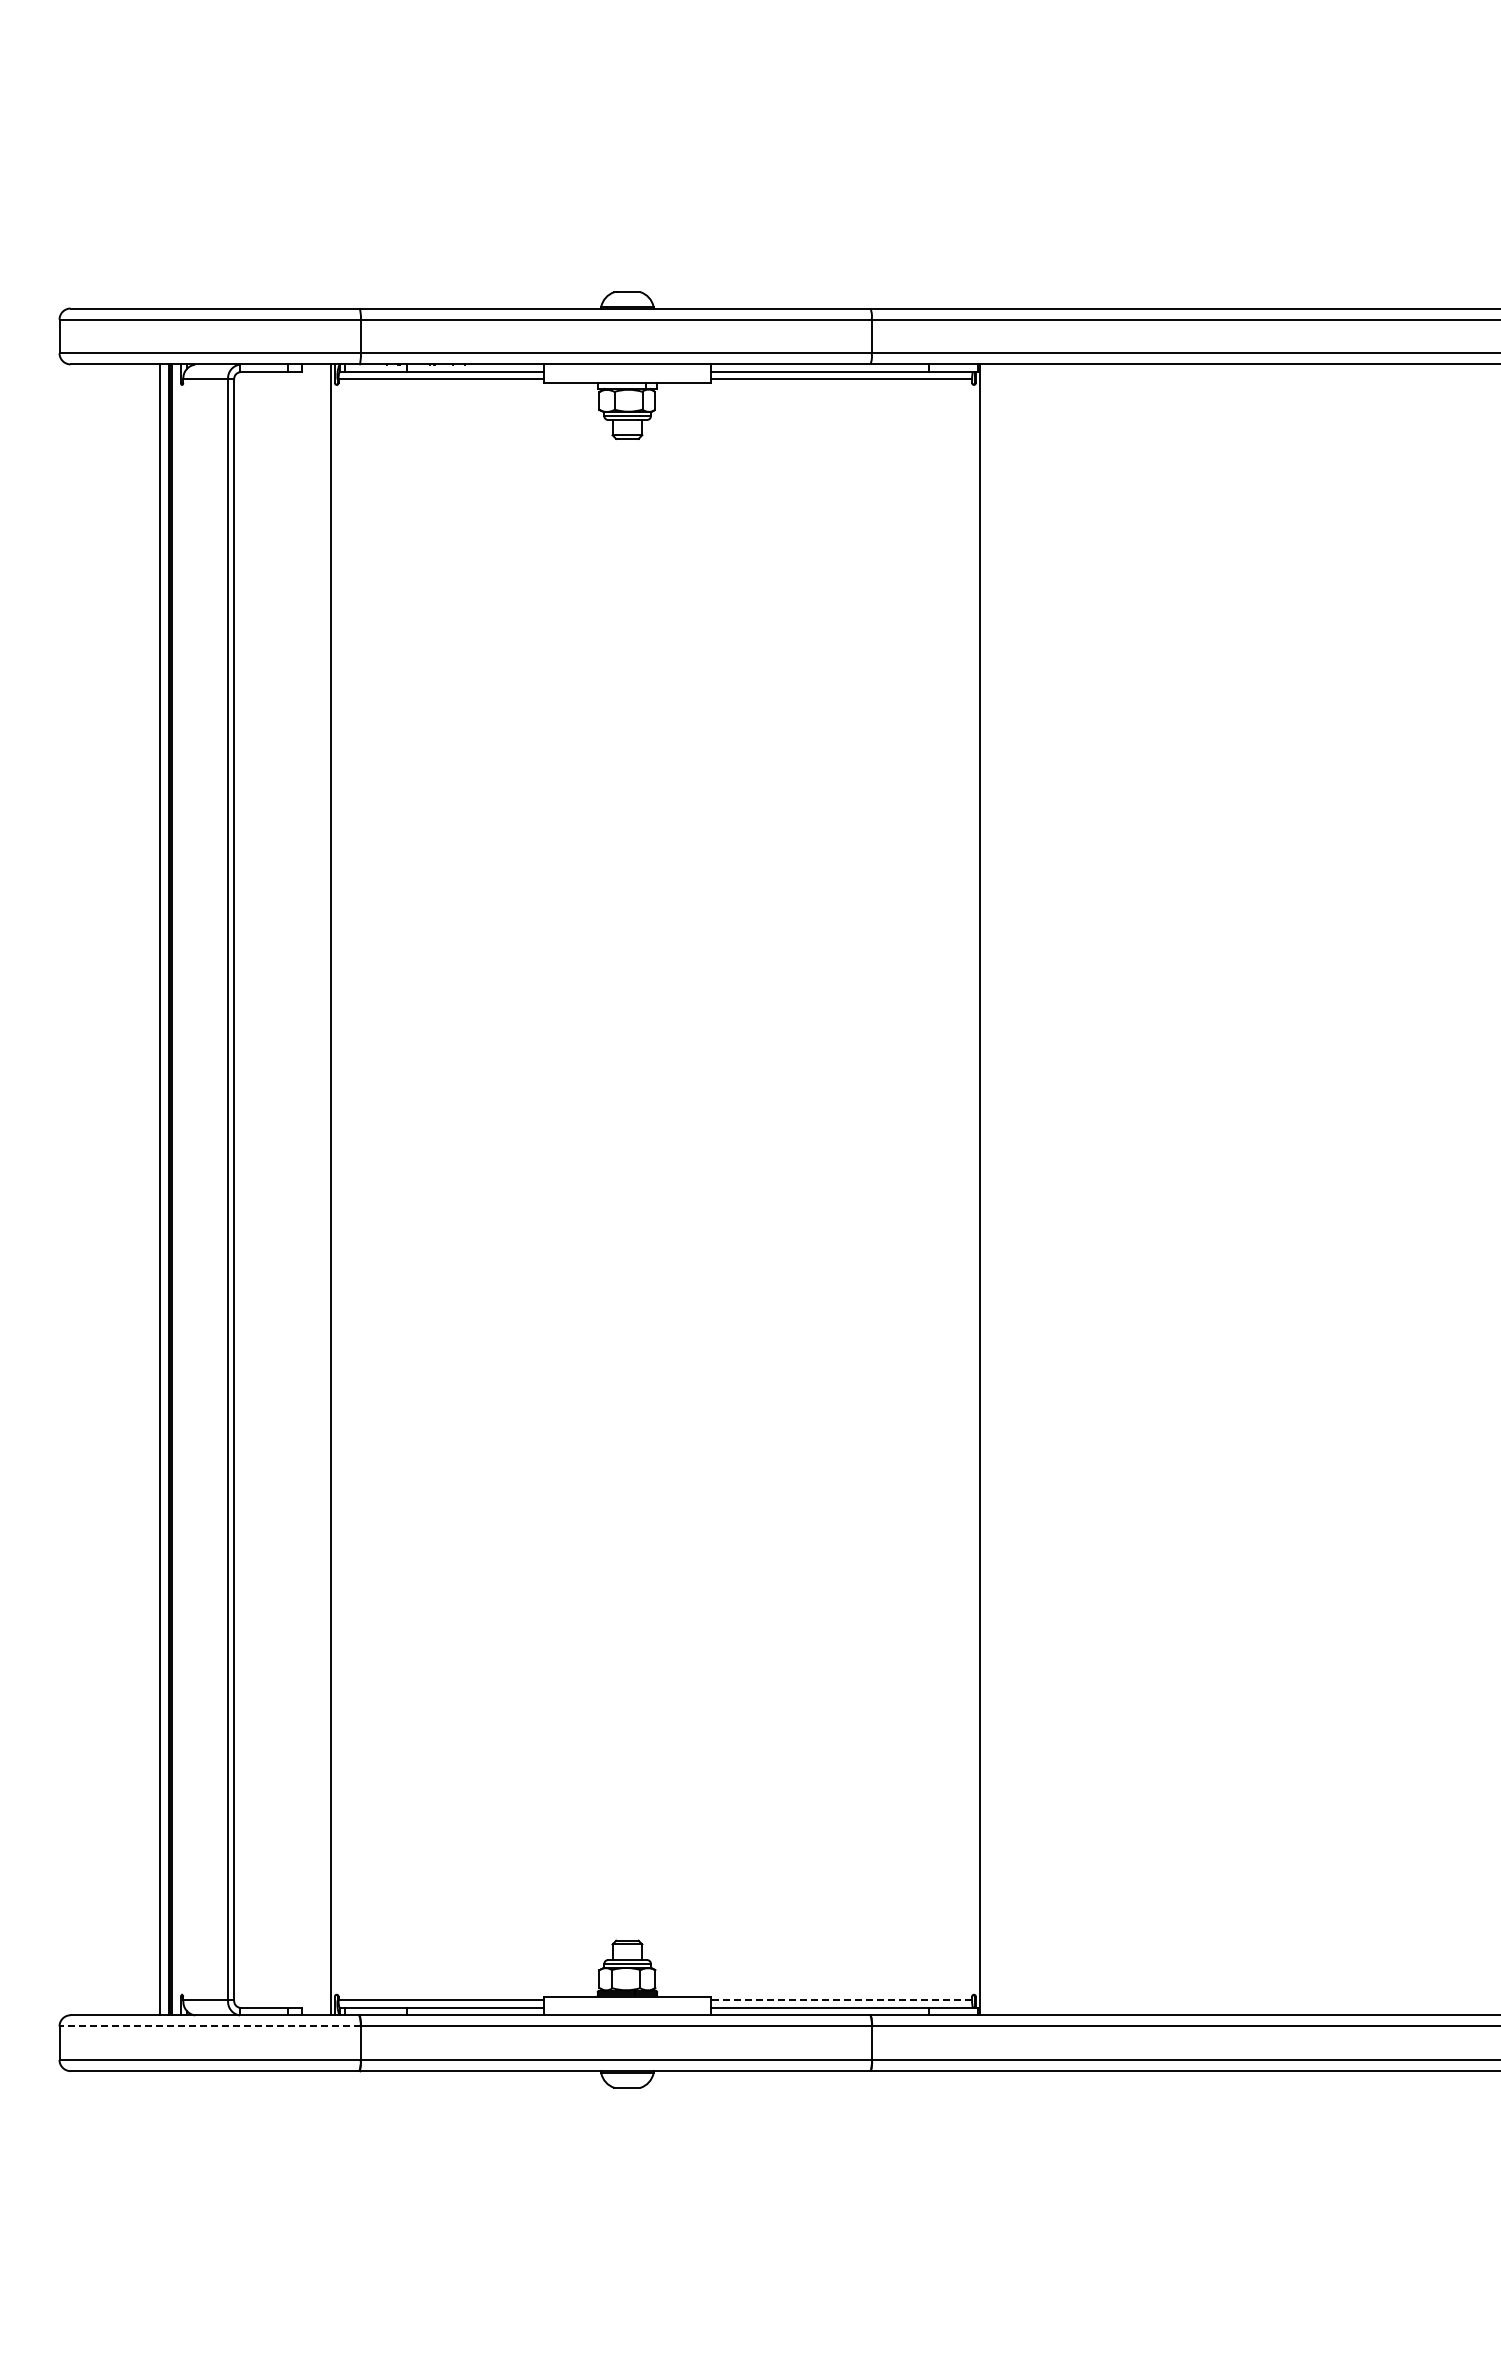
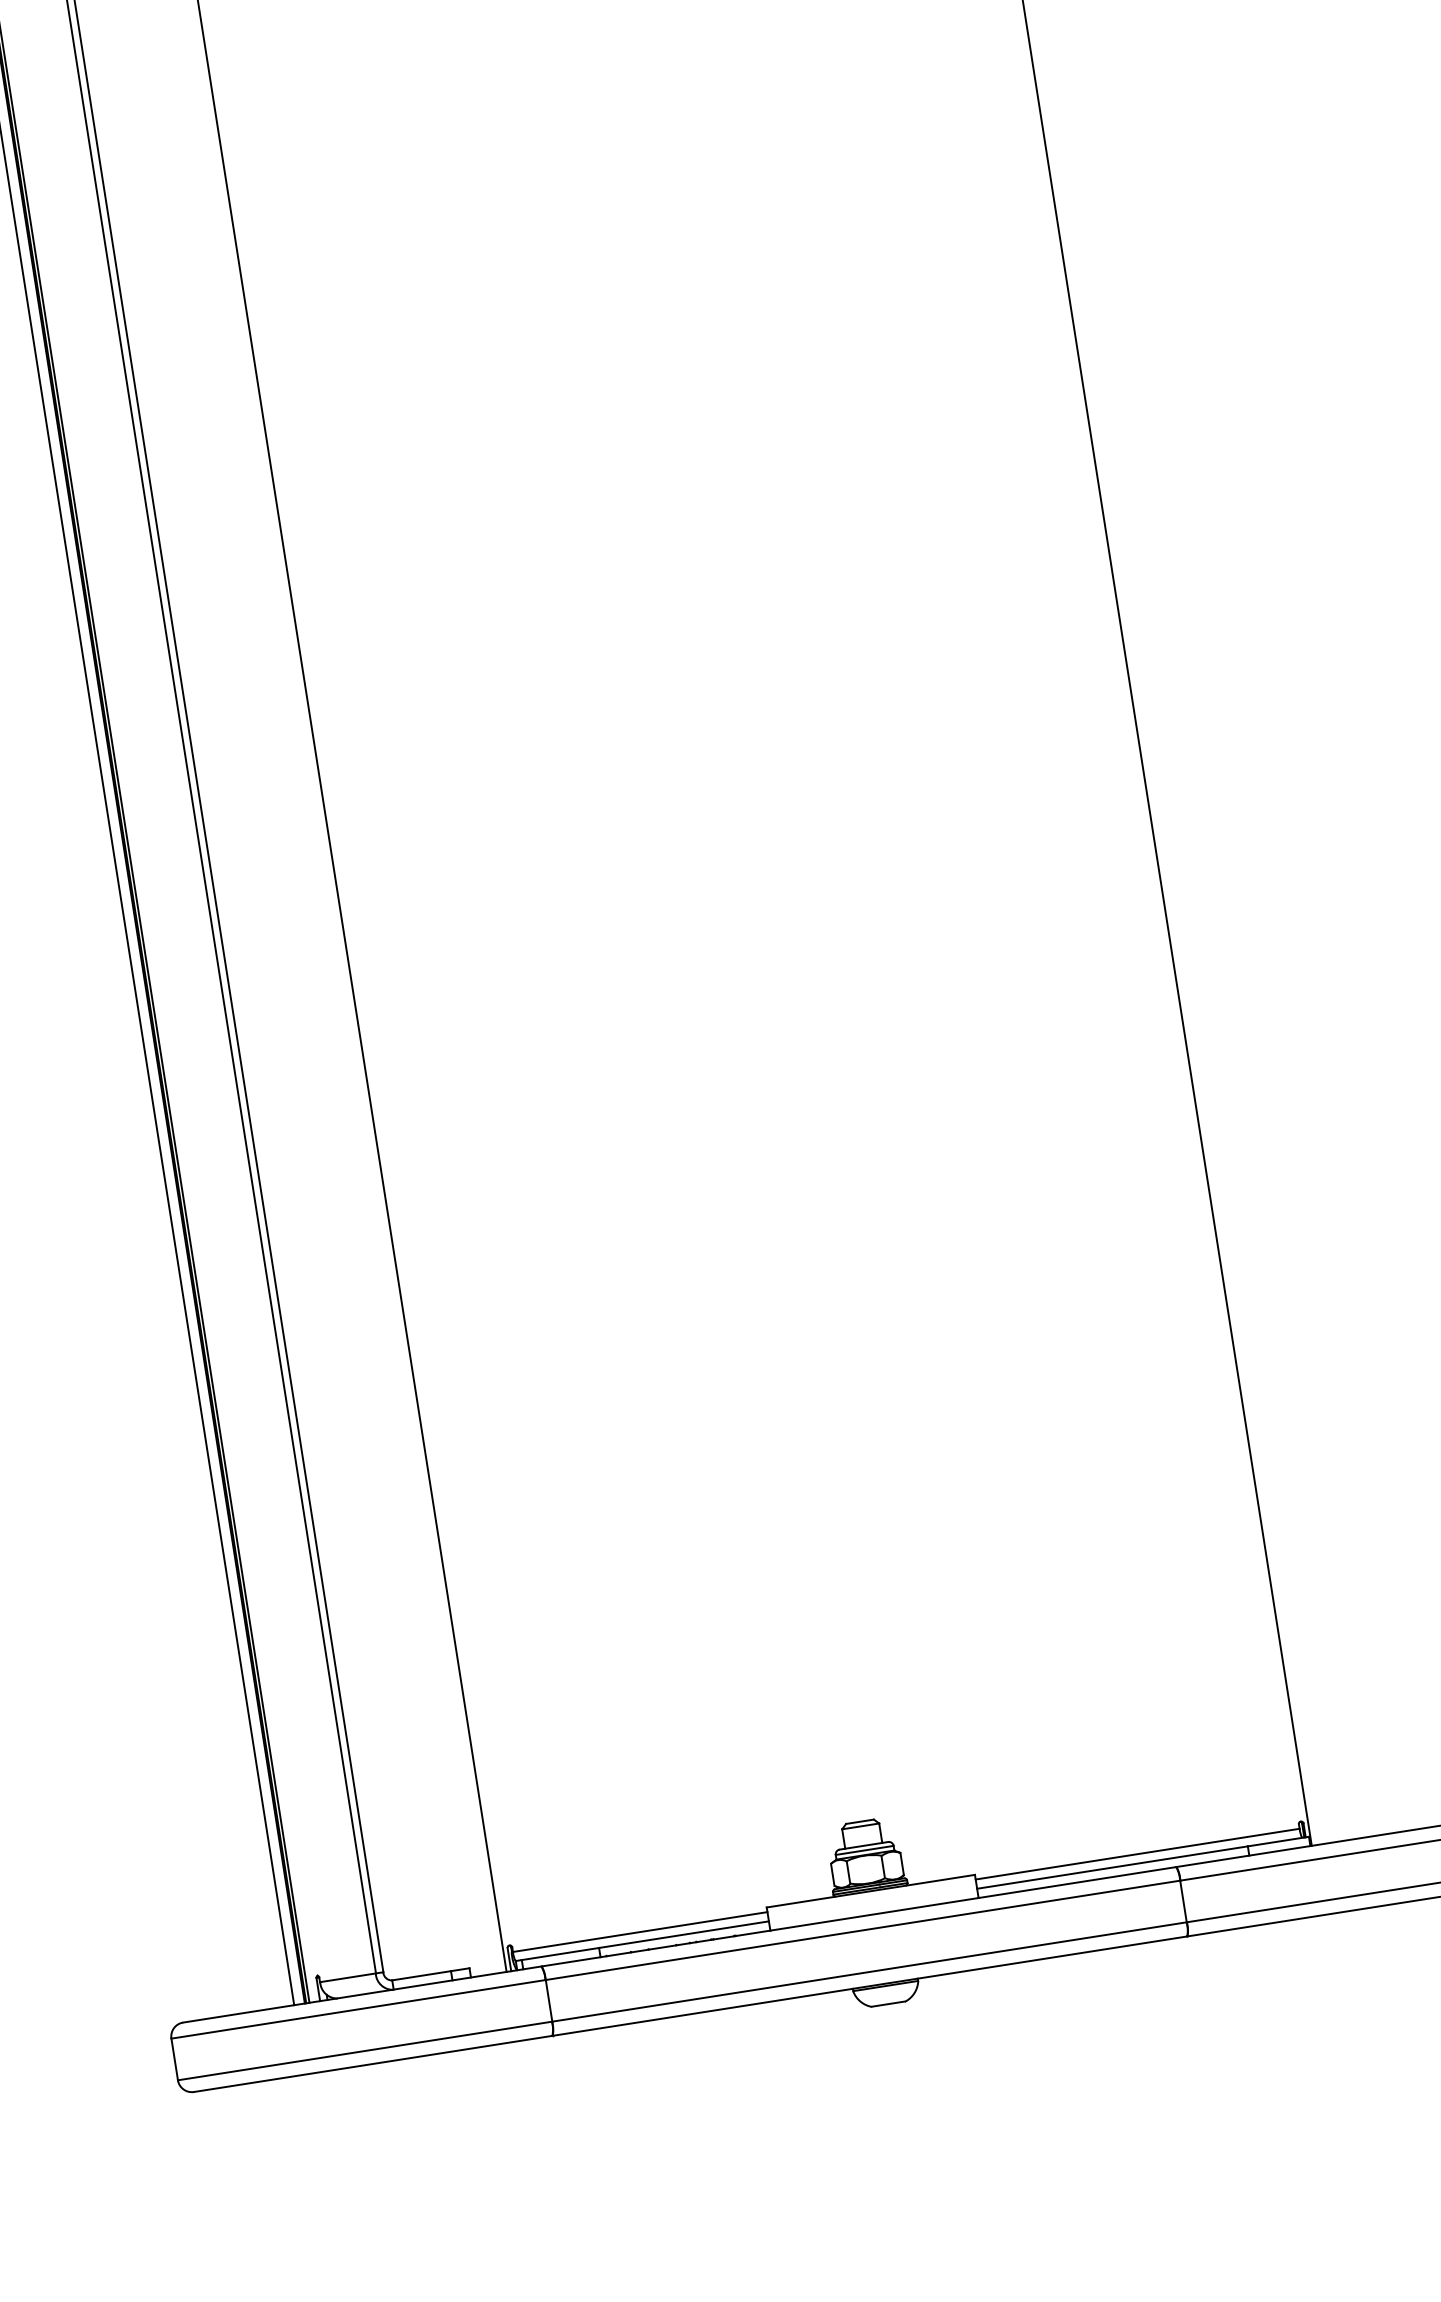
line: (841, 2000) -> (1137, 1854), dashed -> solid
line: (210, 2026) -> (358, 2009), dashed -> solid

